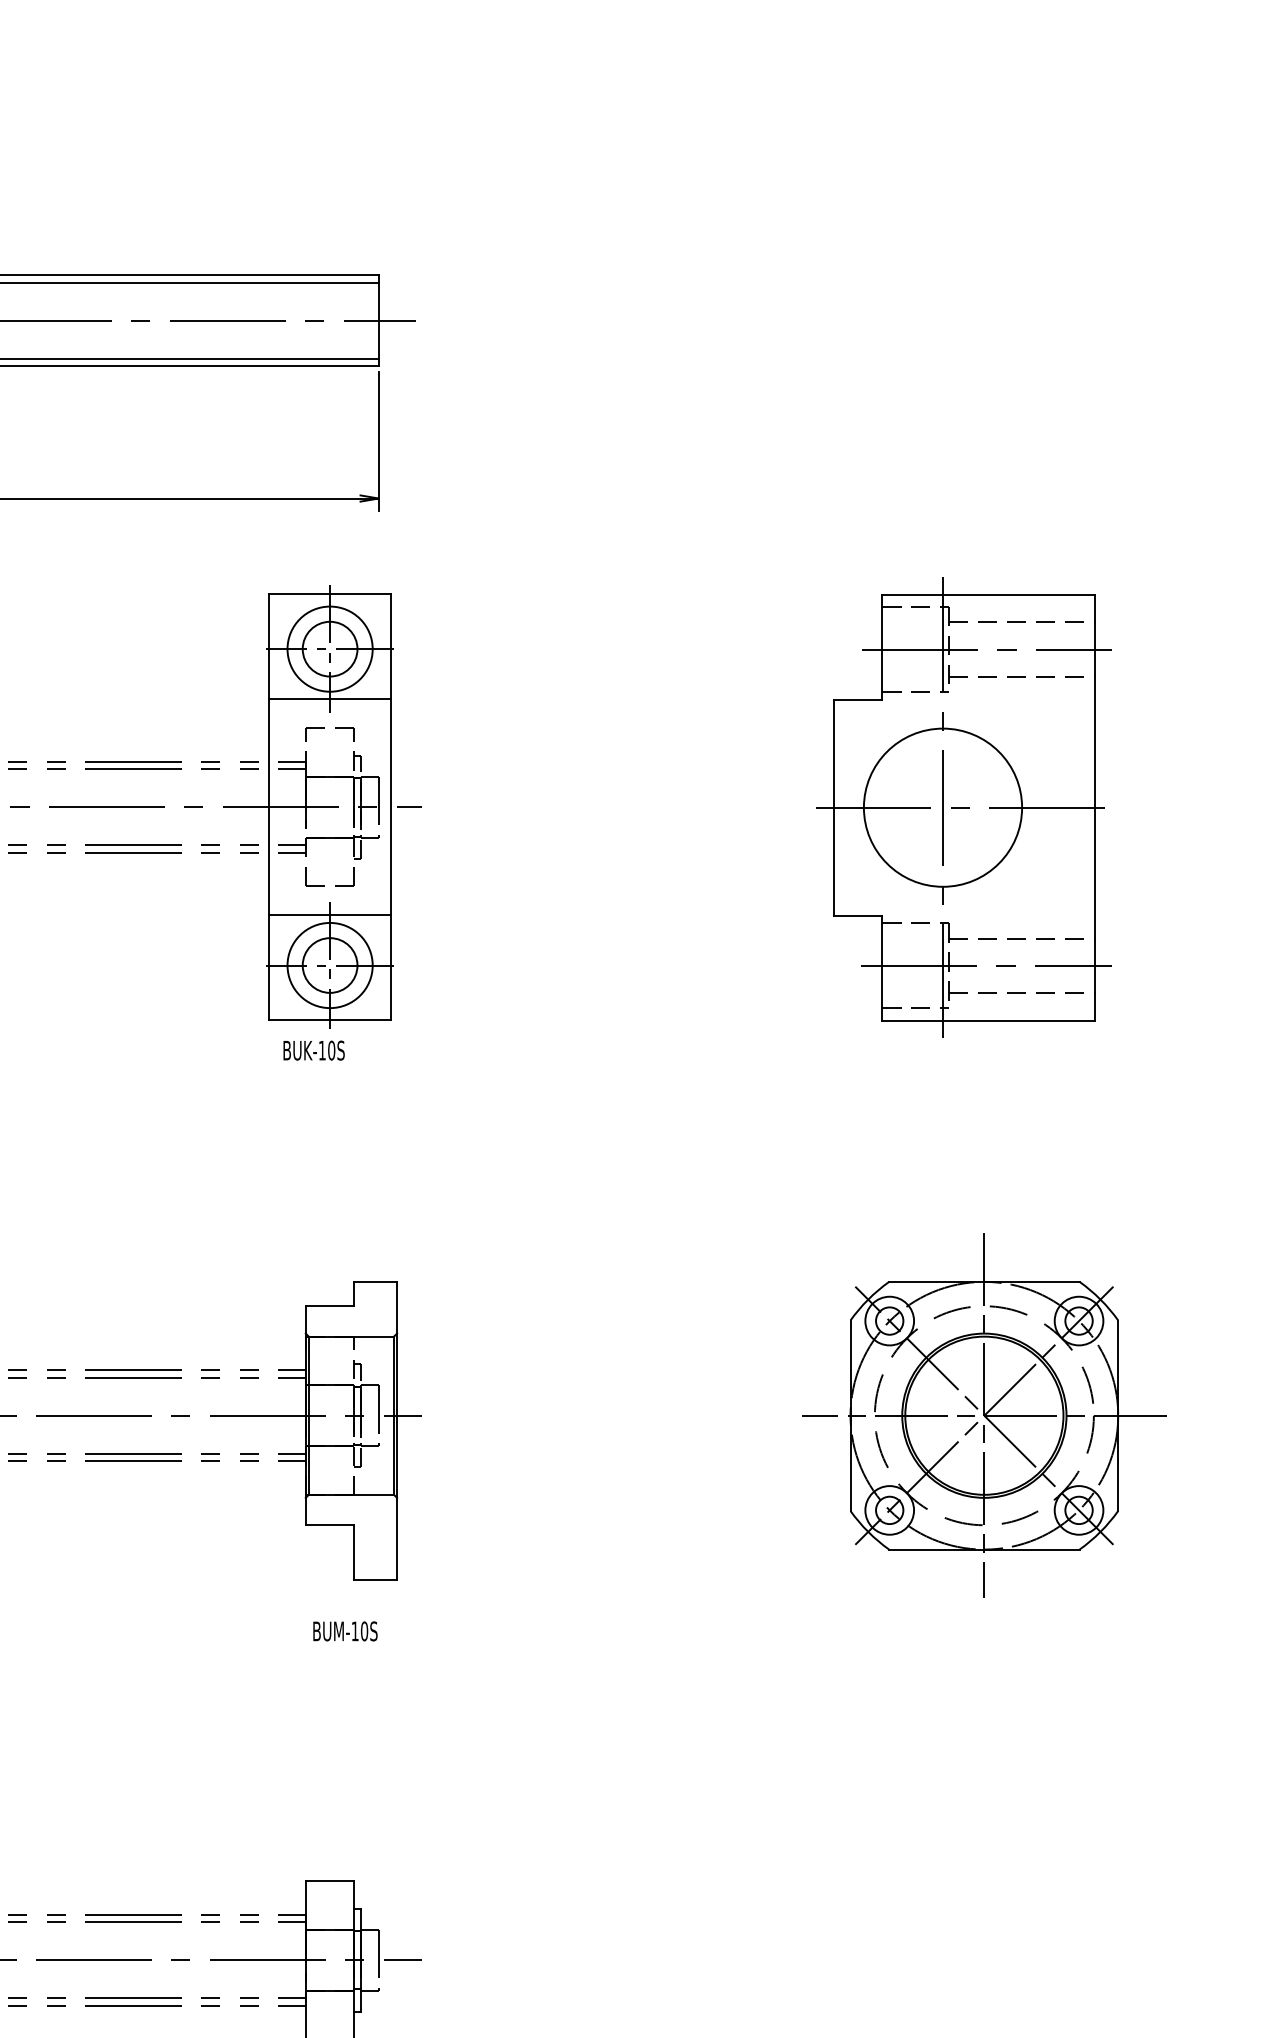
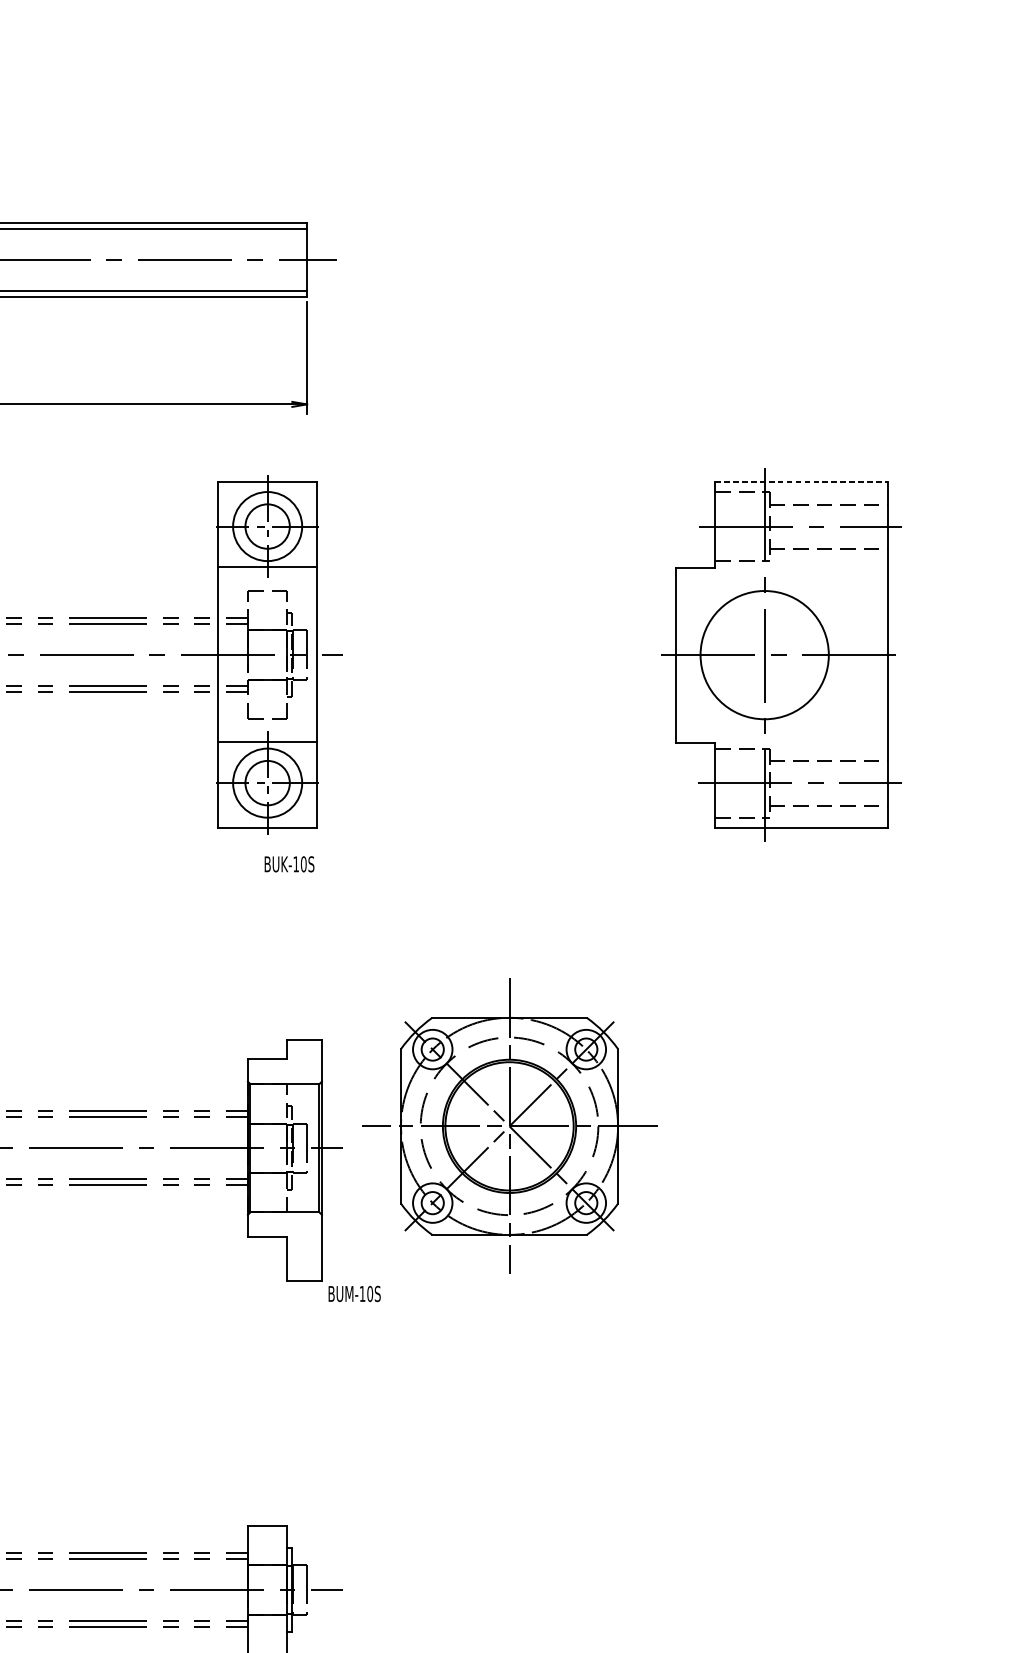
line: (989, 594) -> (802, 482), solid -> dashed
text: (313, 1050) -> (289, 864), moved
part: (984, 1415) -> (509, 1126), moved
text: (345, 1631) -> (354, 1294), moved

